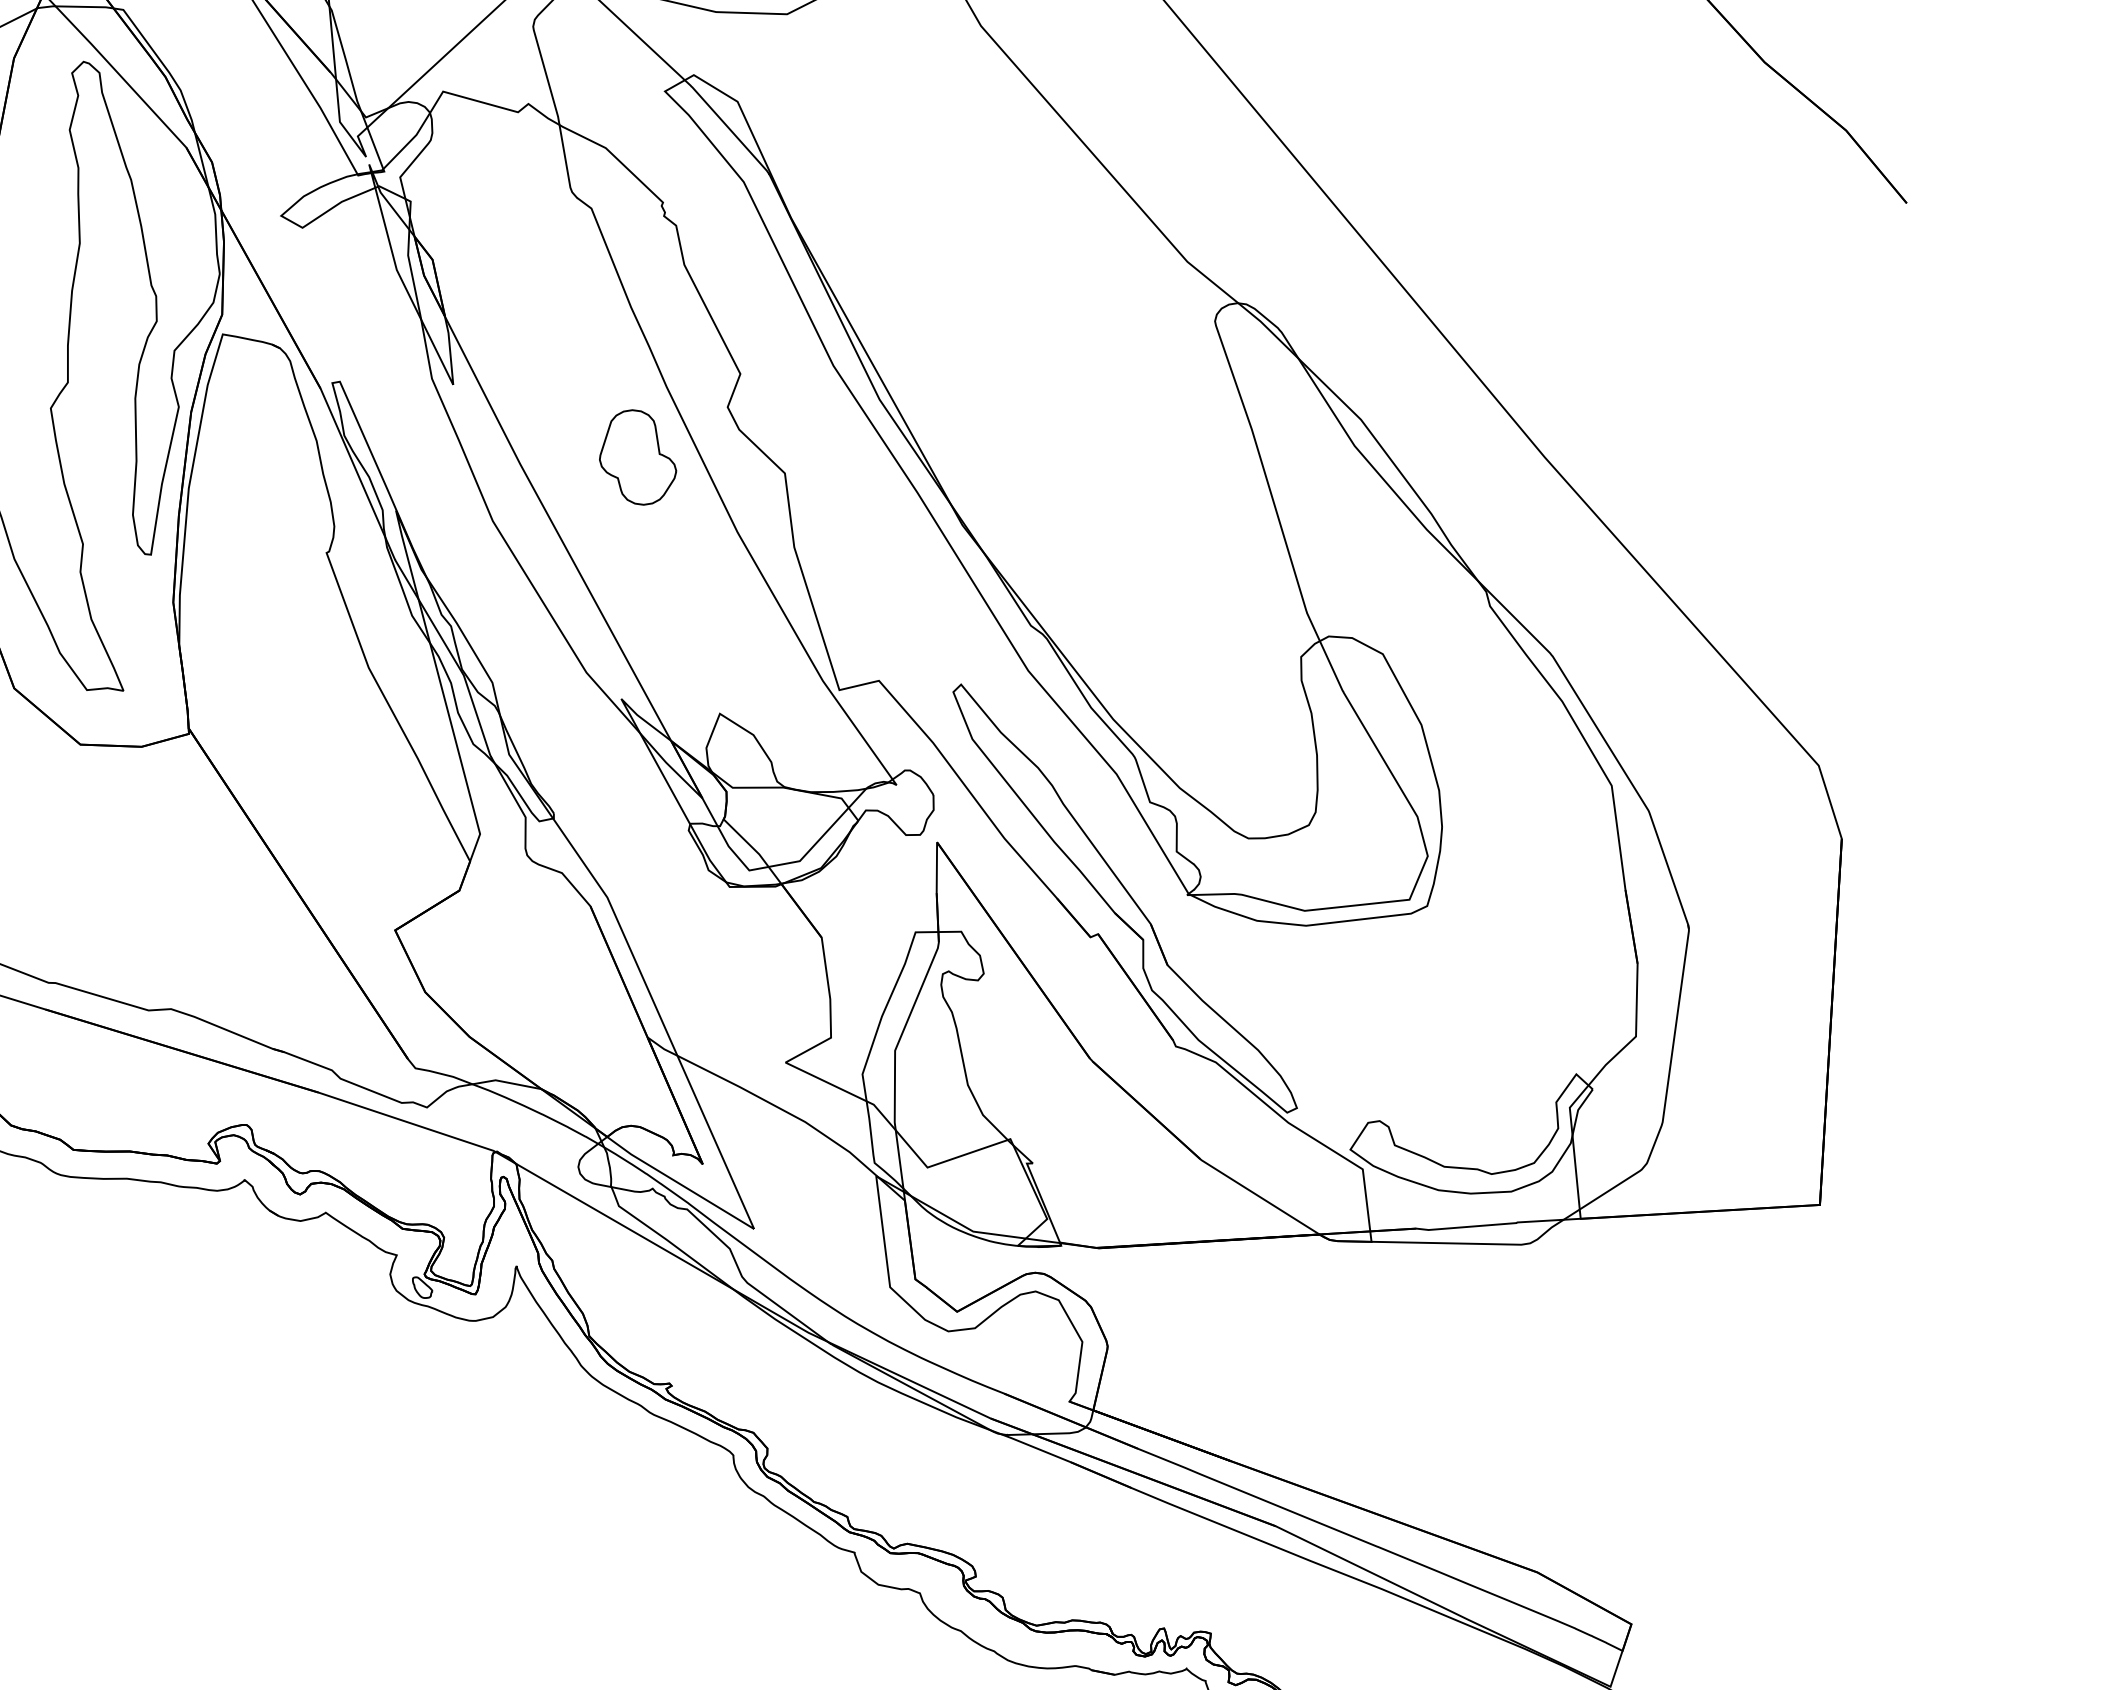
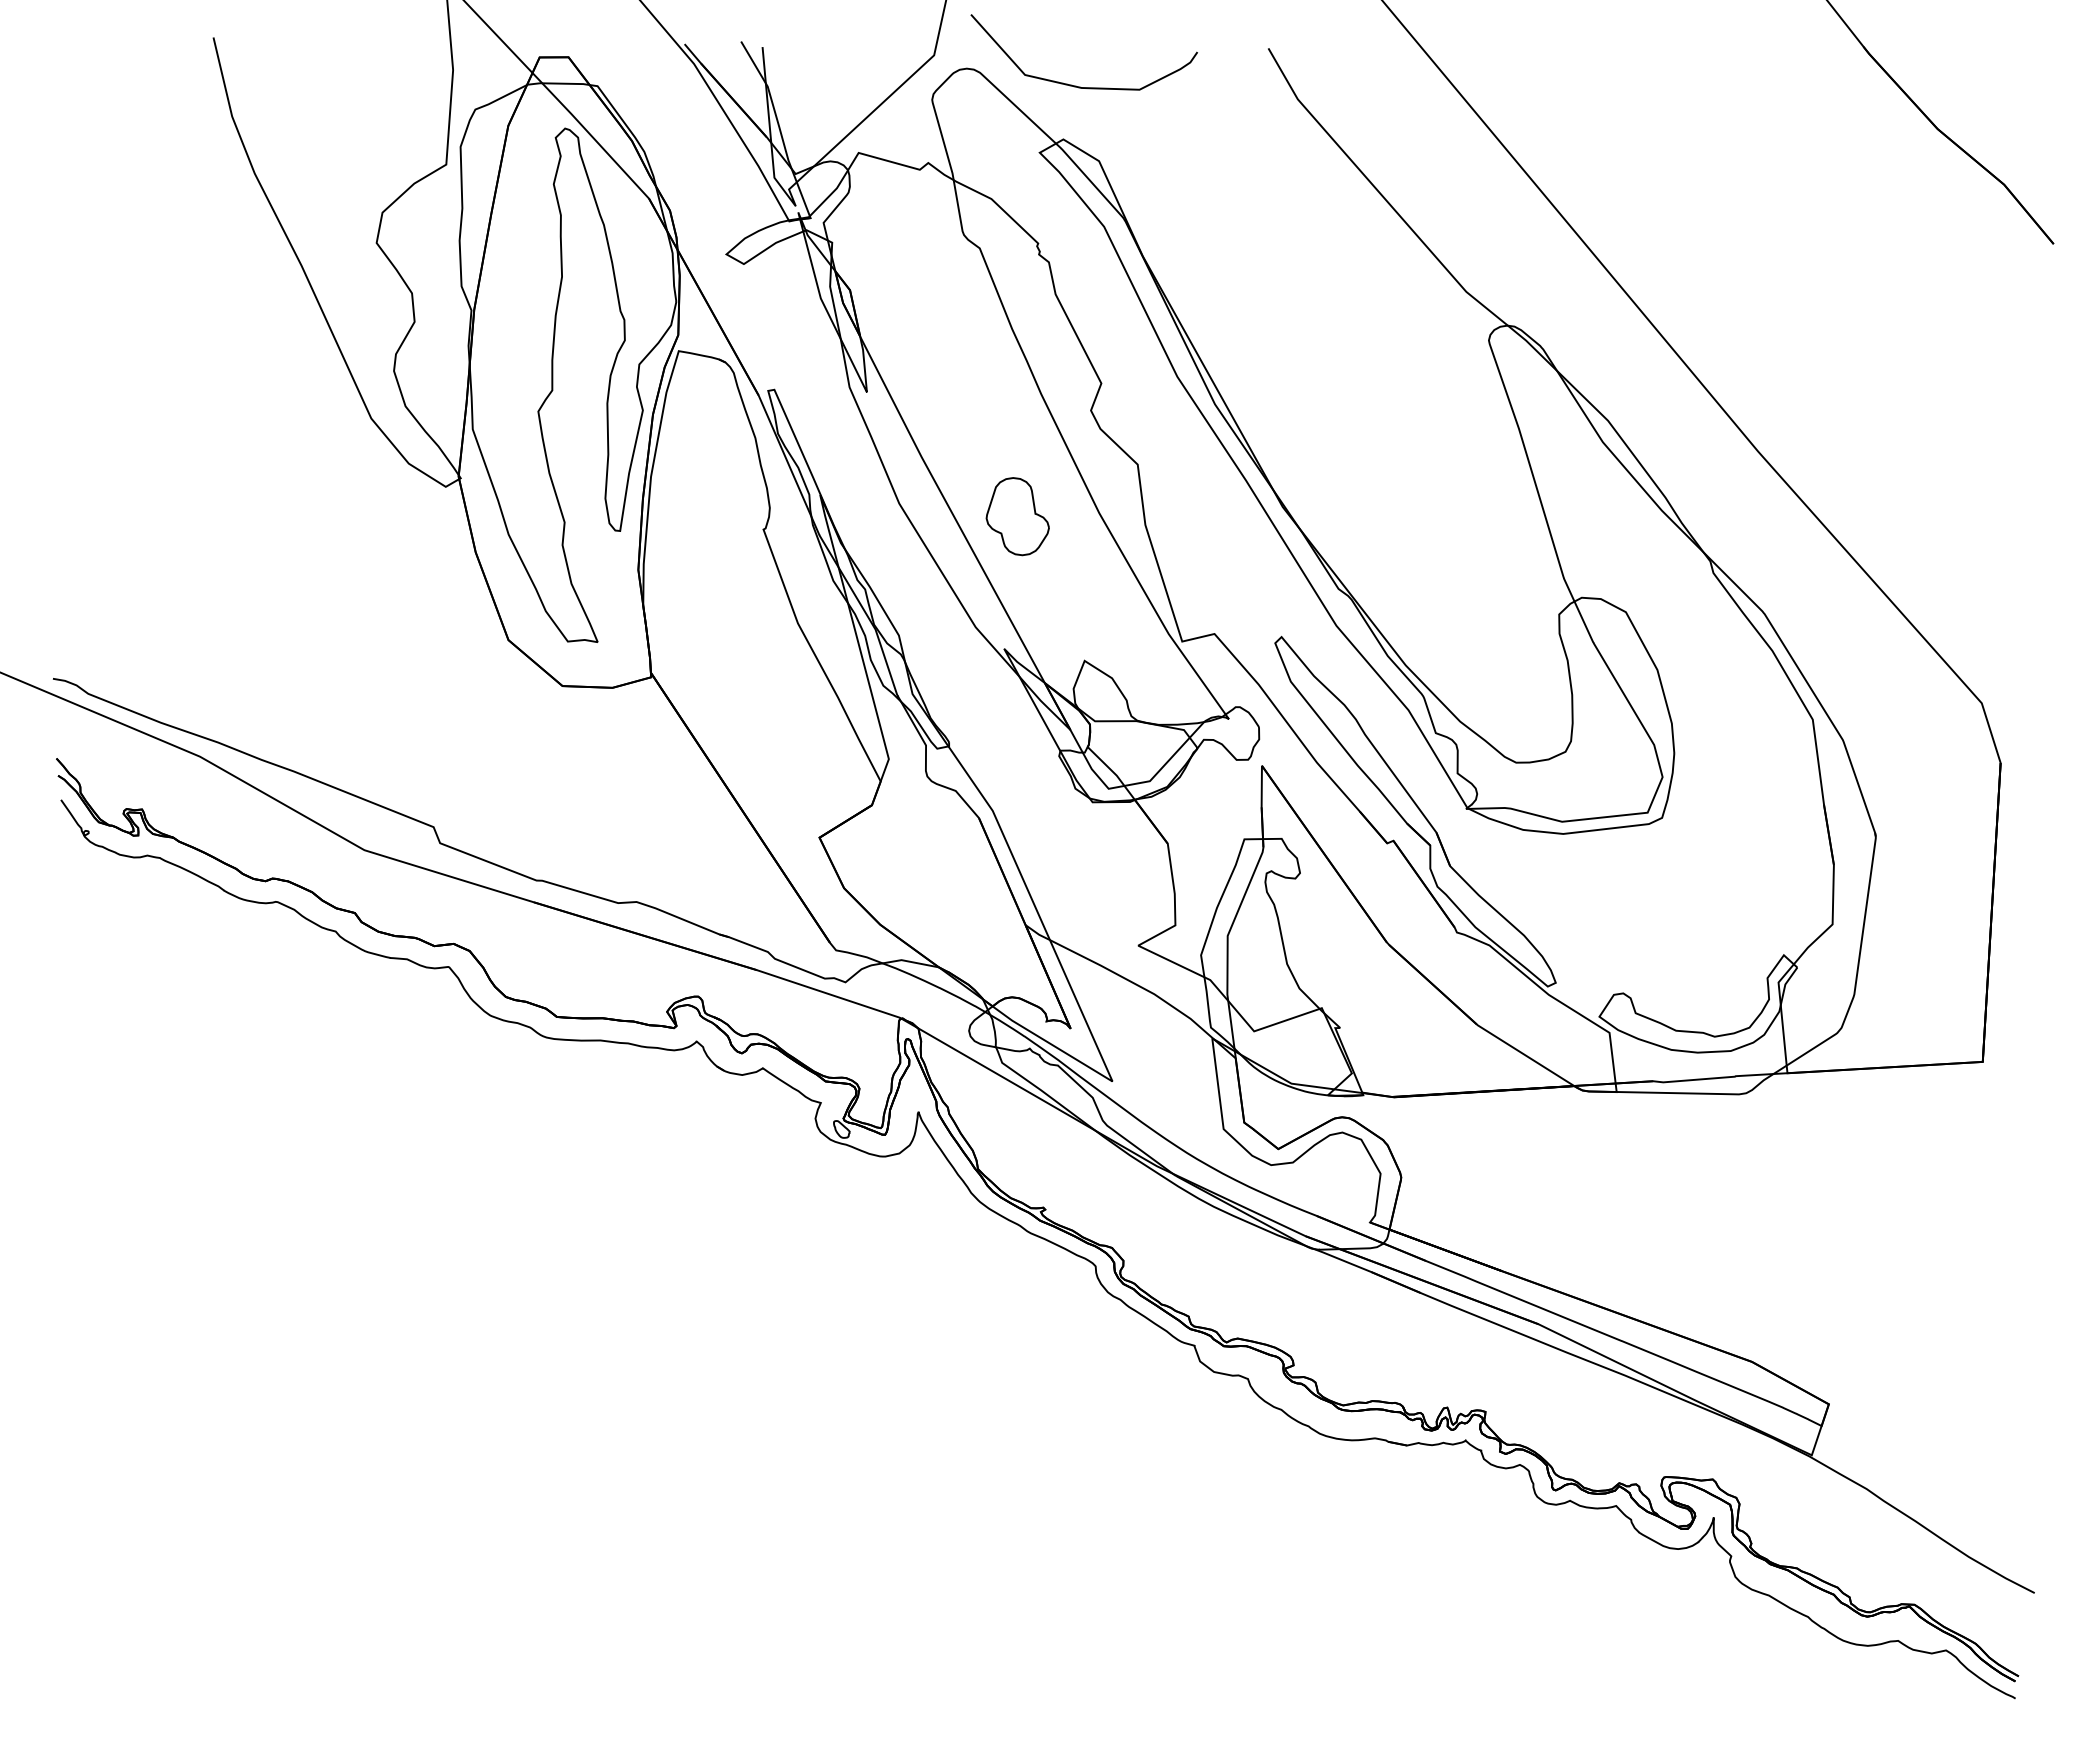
part: (637, 457) -> (1017, 516), moved

